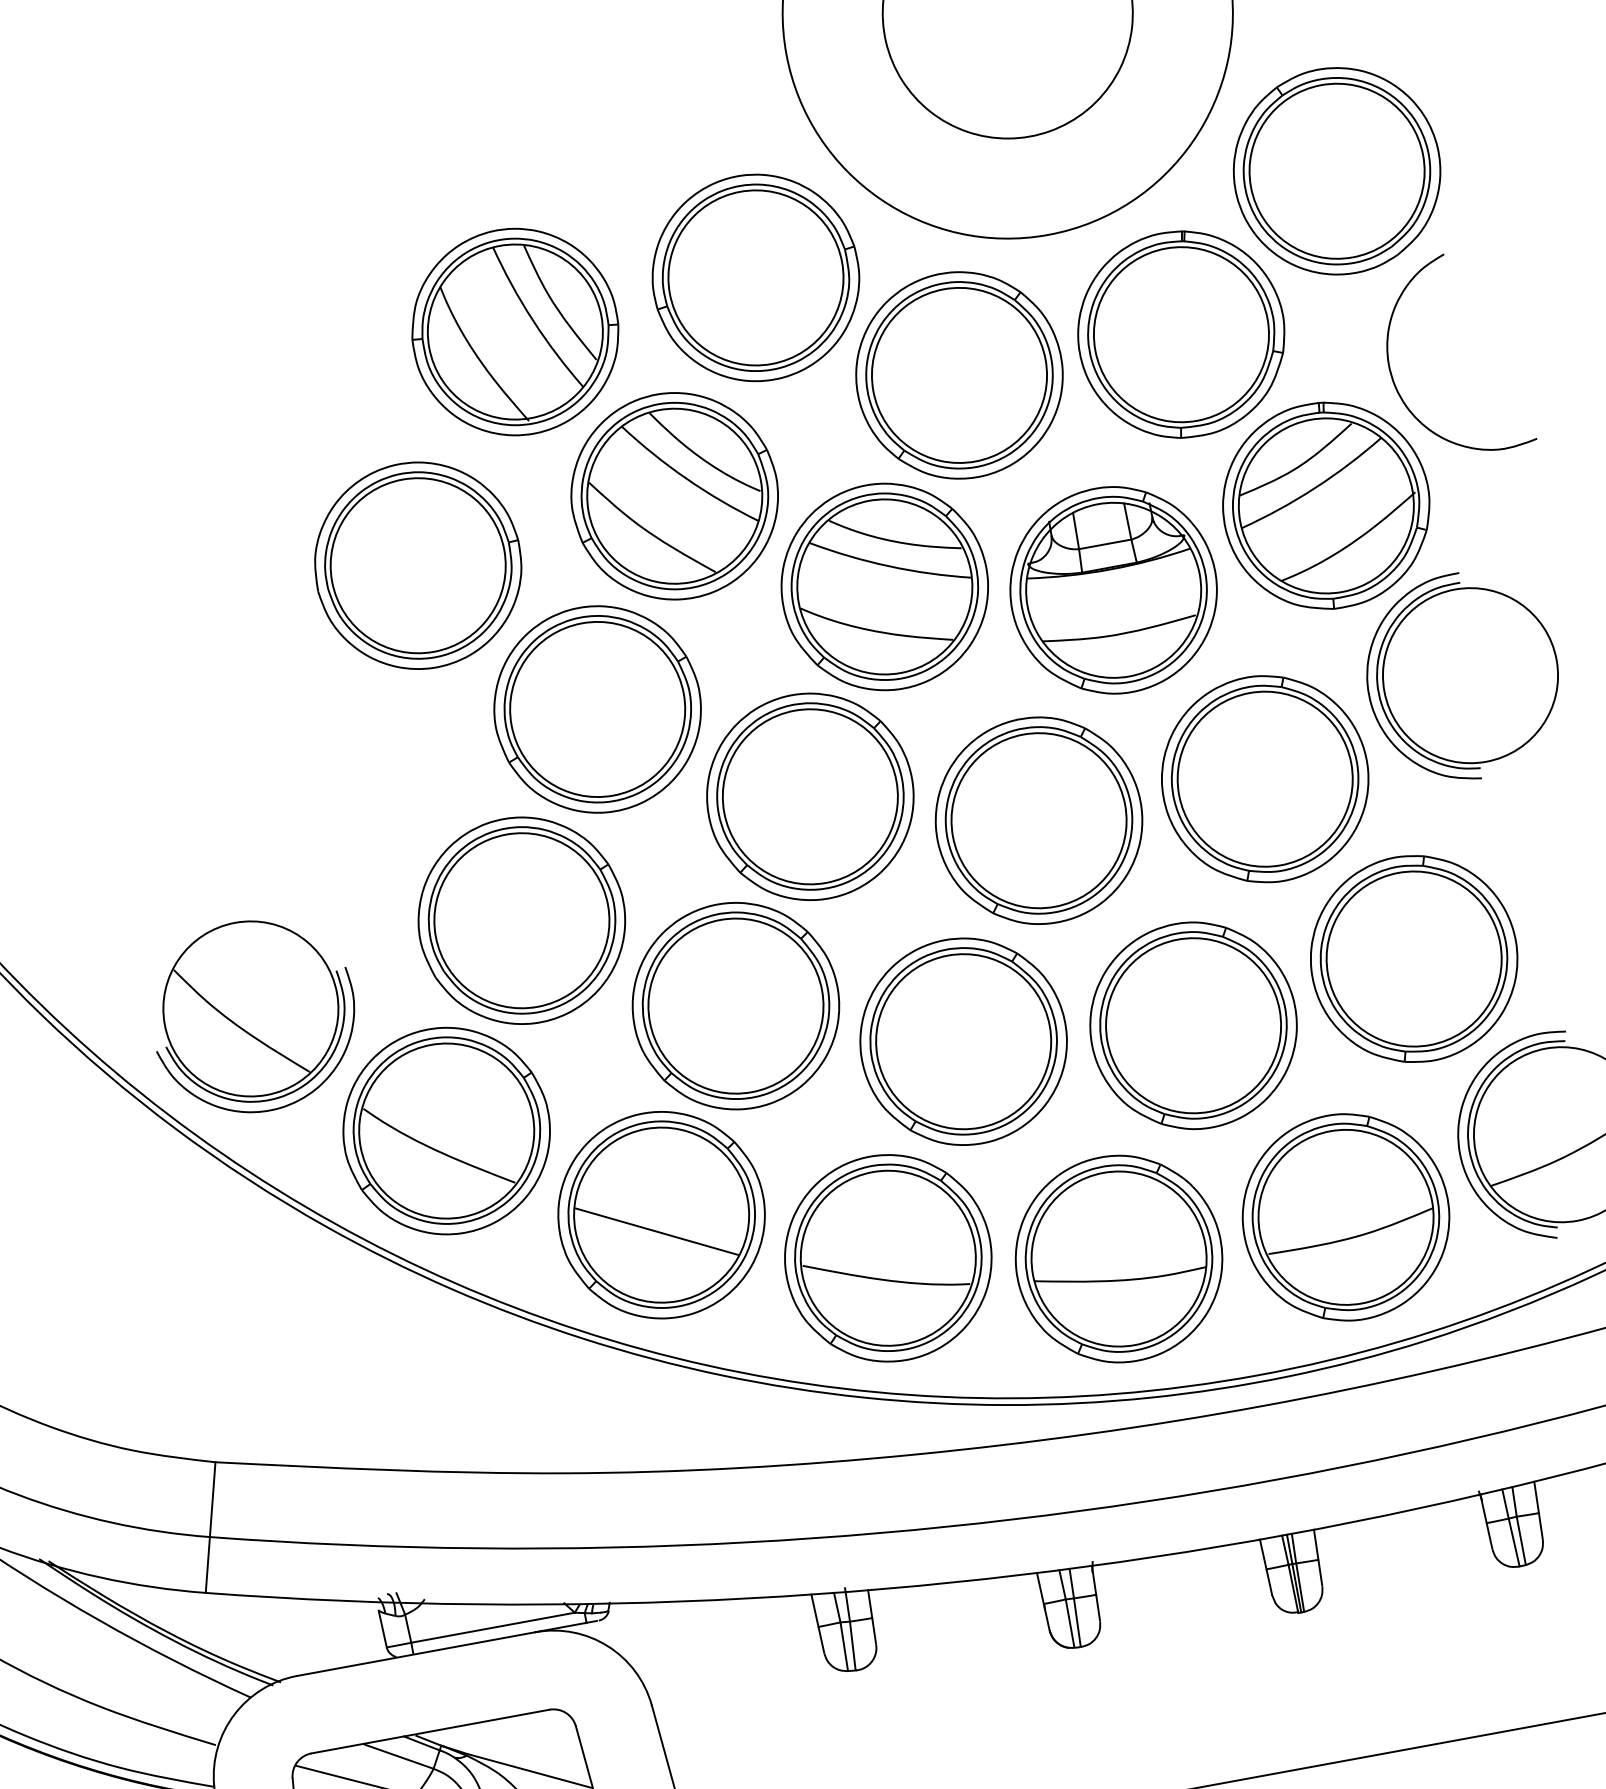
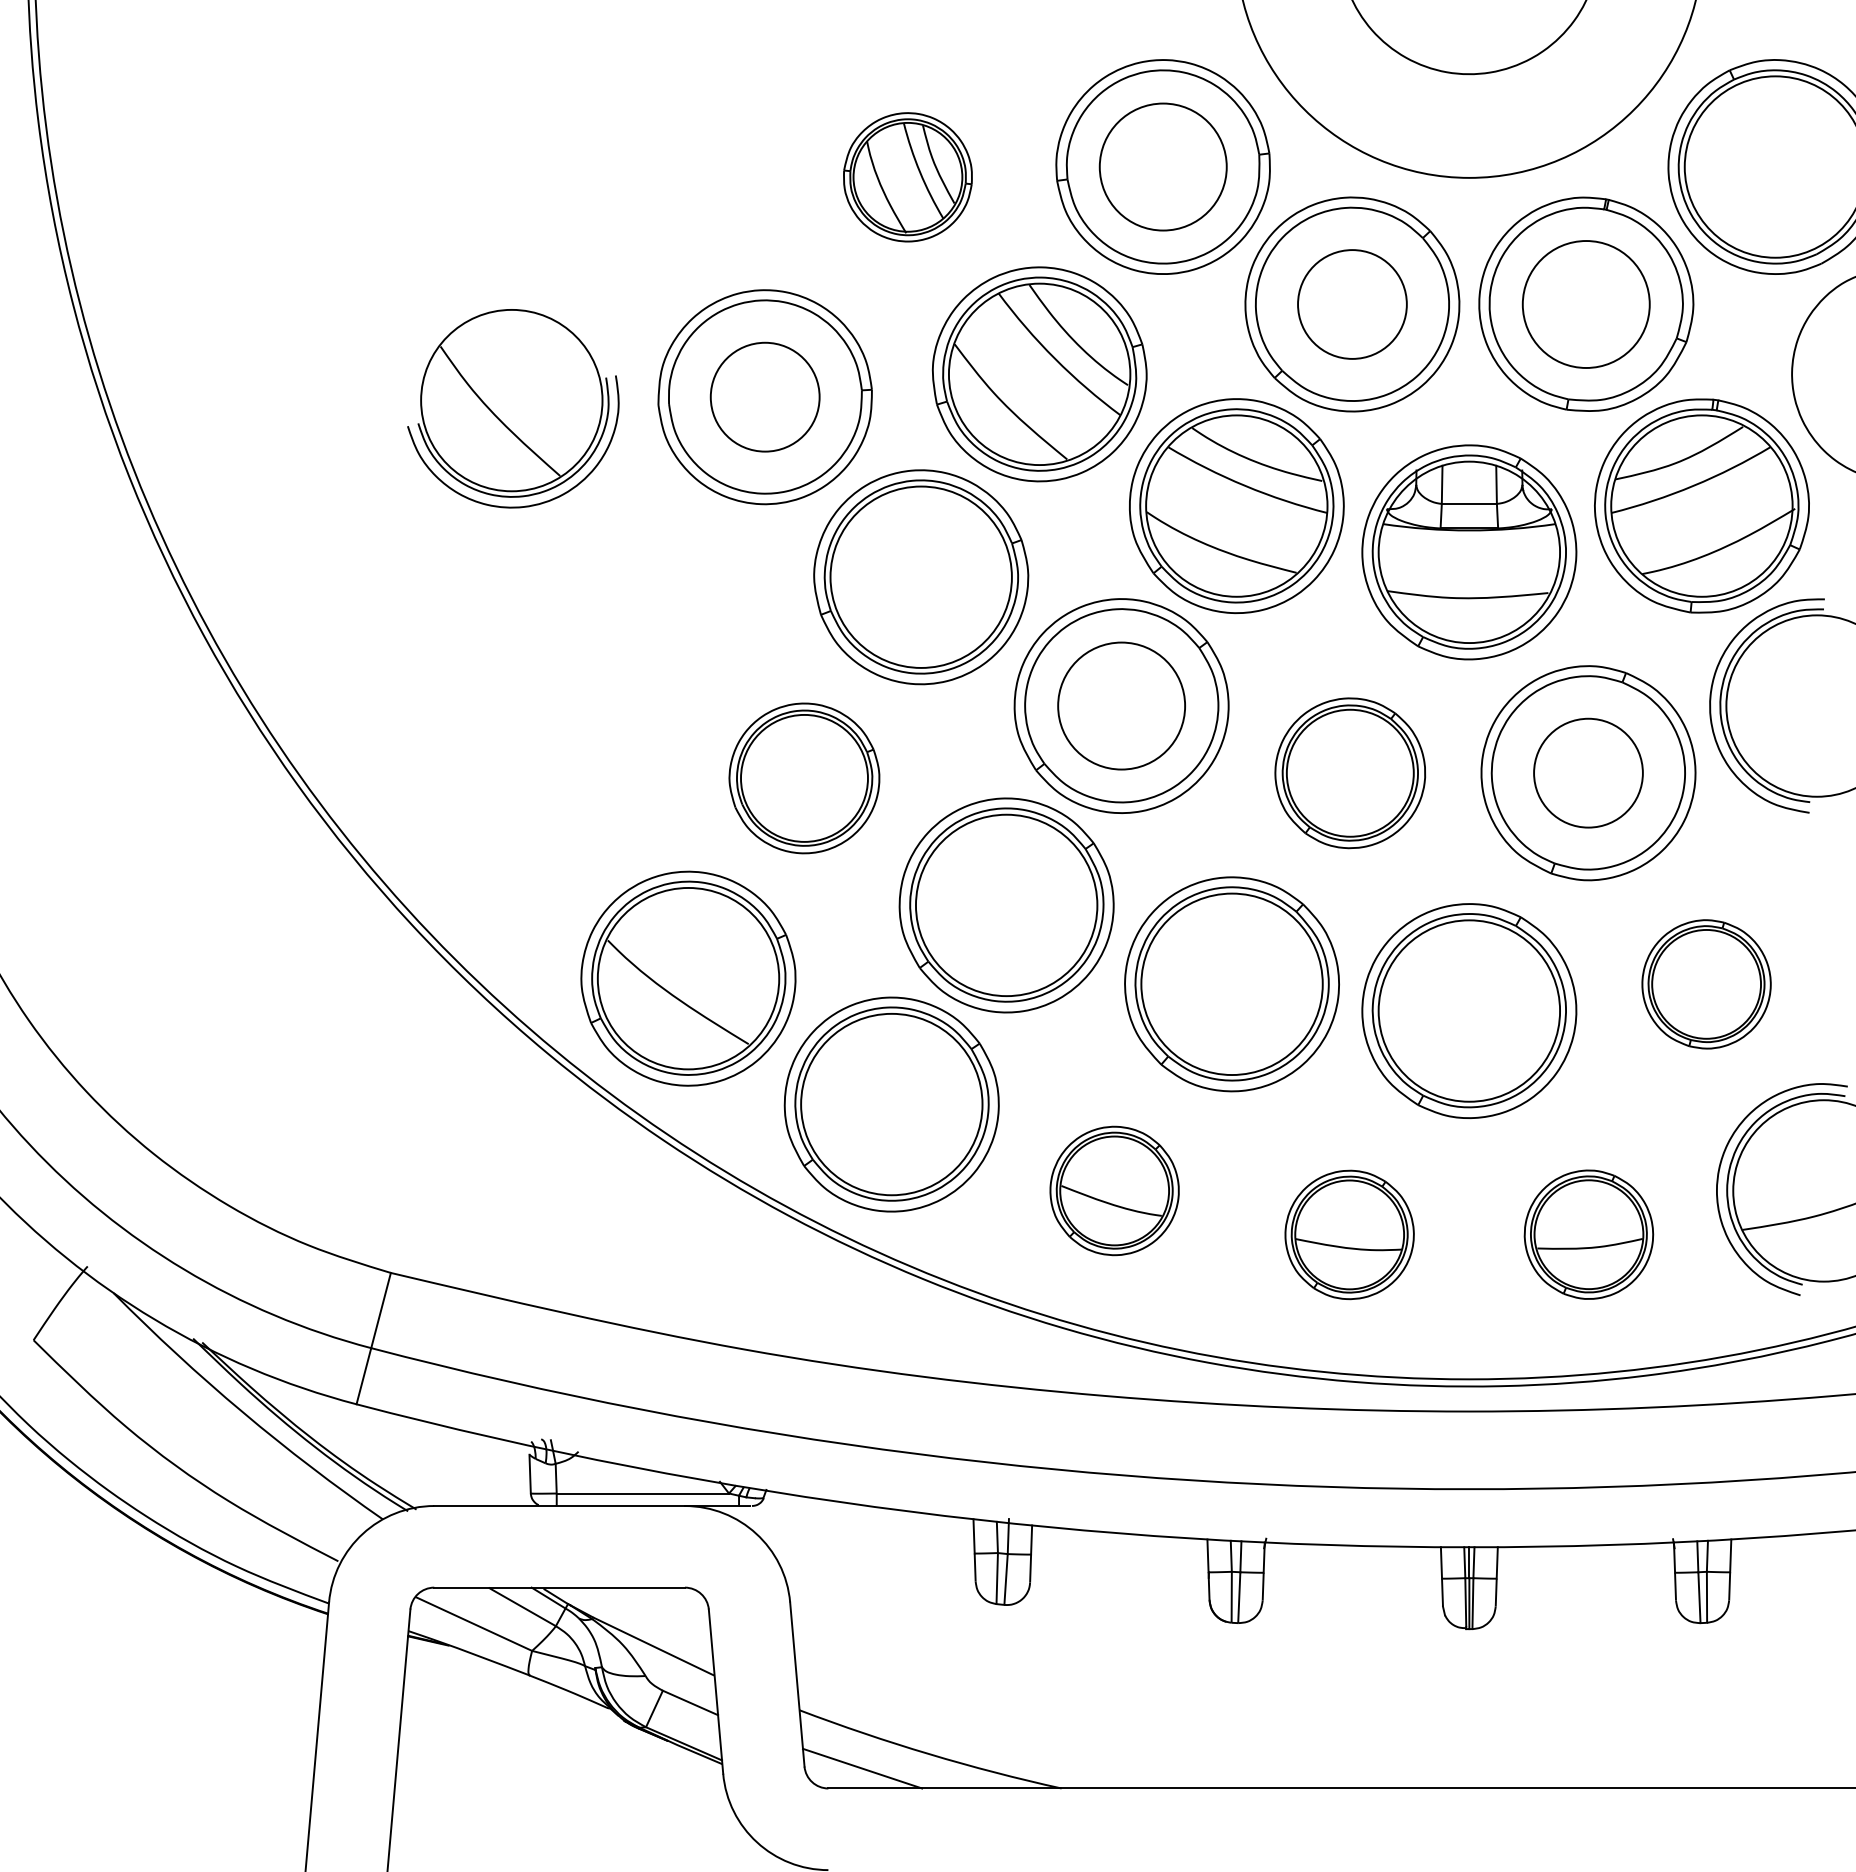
circle: (755, 277) -> (1162, 166), size x0.7
part: (515, 332) -> (907, 177), size x0.6
circle: (1180, 334) -> (1585, 304), size x0.7
circle: (959, 375) -> (1352, 304), size x0.6
circle: (417, 565) -> (764, 396), size x0.6
circle: (1265, 778) -> (1588, 772), size x0.6
circle: (810, 796) -> (1121, 705), size x0.7
part: (1039, 820) -> (1350, 773), size x0.7
part: (521, 920) -> (804, 778), size x0.7
part: (1414, 959) -> (1706, 984), size x0.6
part: (253, 1016) -> (513, 408), moved
part: (1345, 1217) -> (1588, 1234), size x0.6
line: (657, 1231) -> (884, 1120), removed
part: (887, 1257) -> (1114, 1190), size x0.6
part: (1118, 1258) -> (1349, 1234), size x0.6

